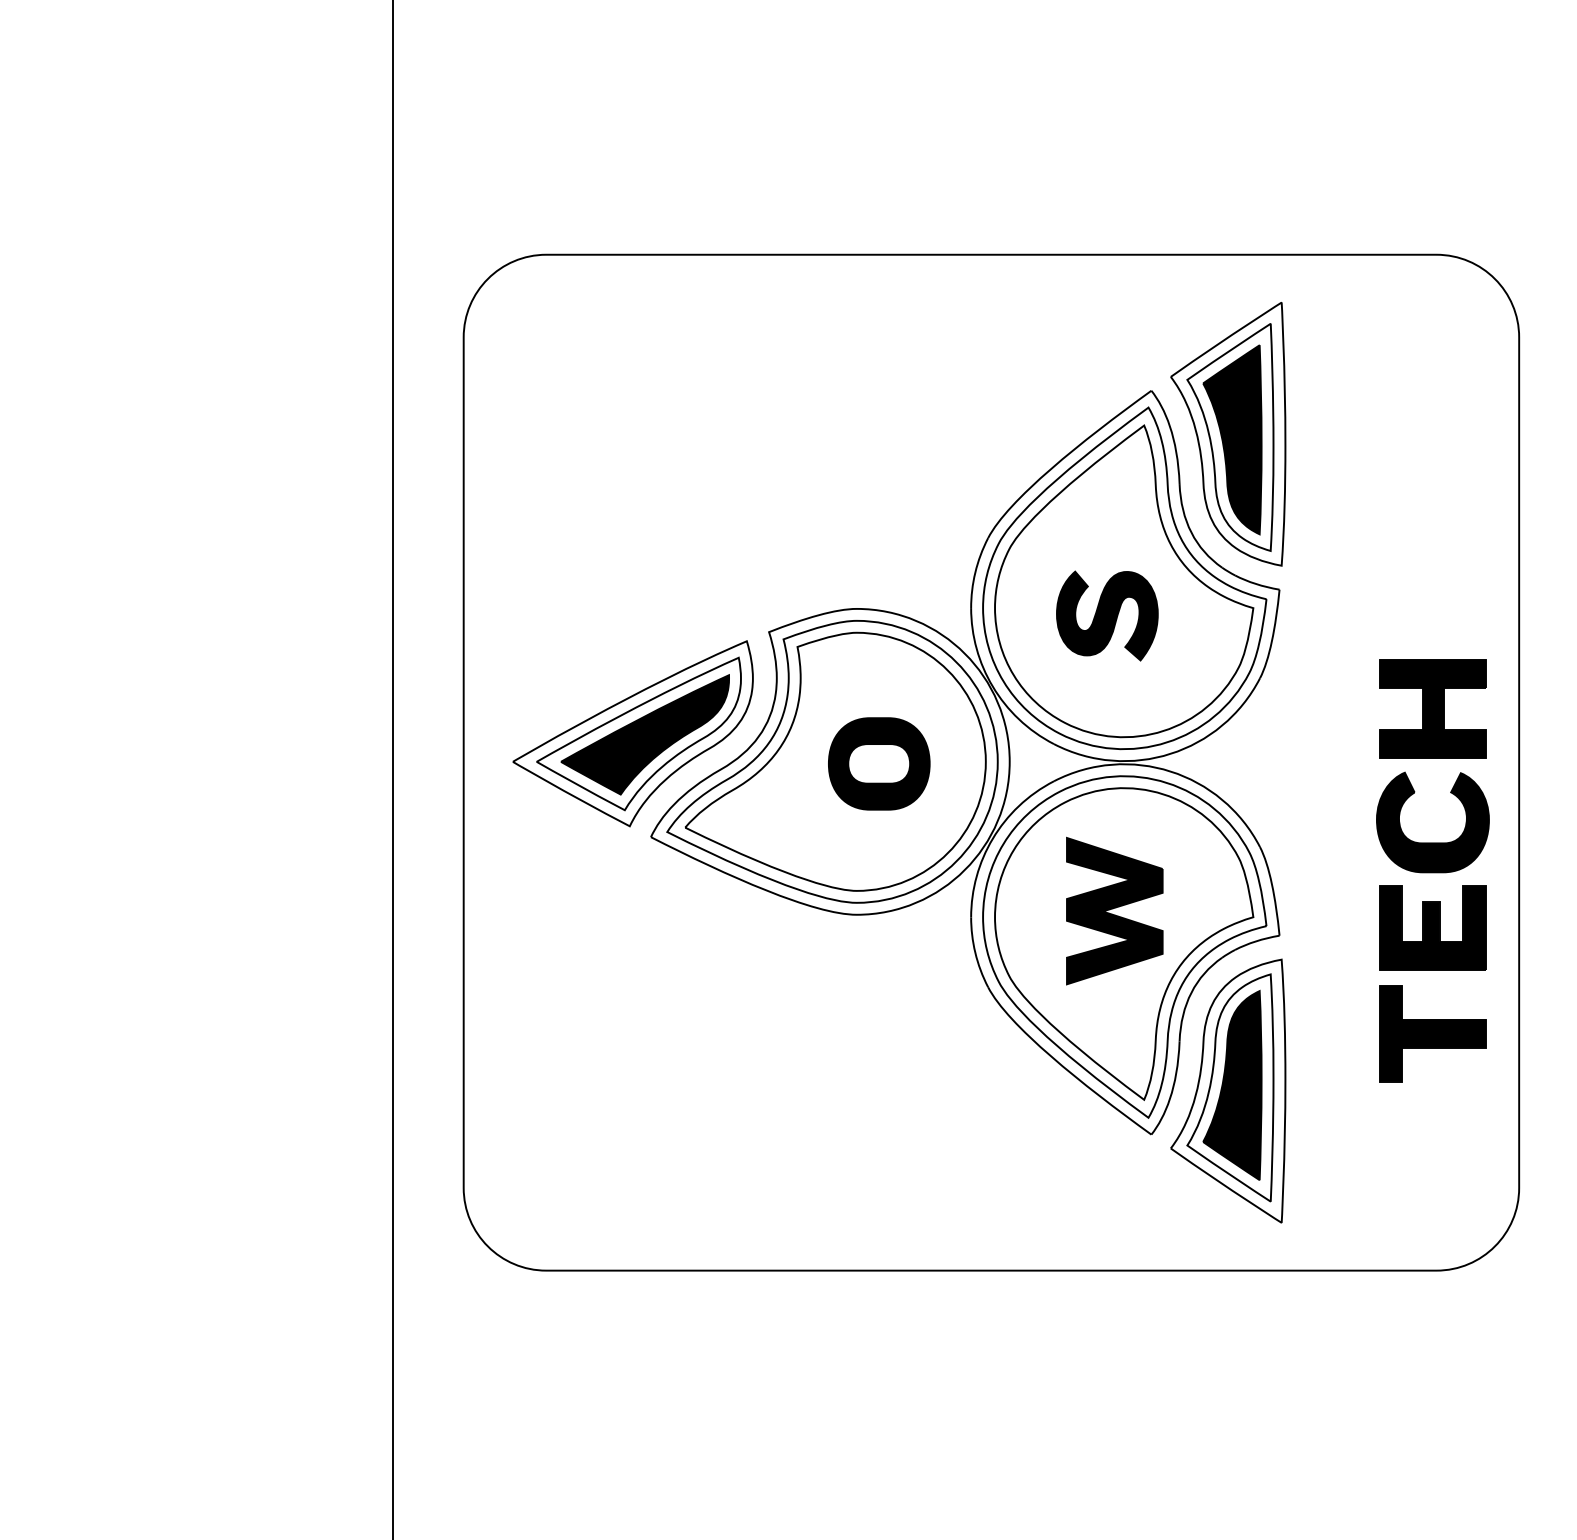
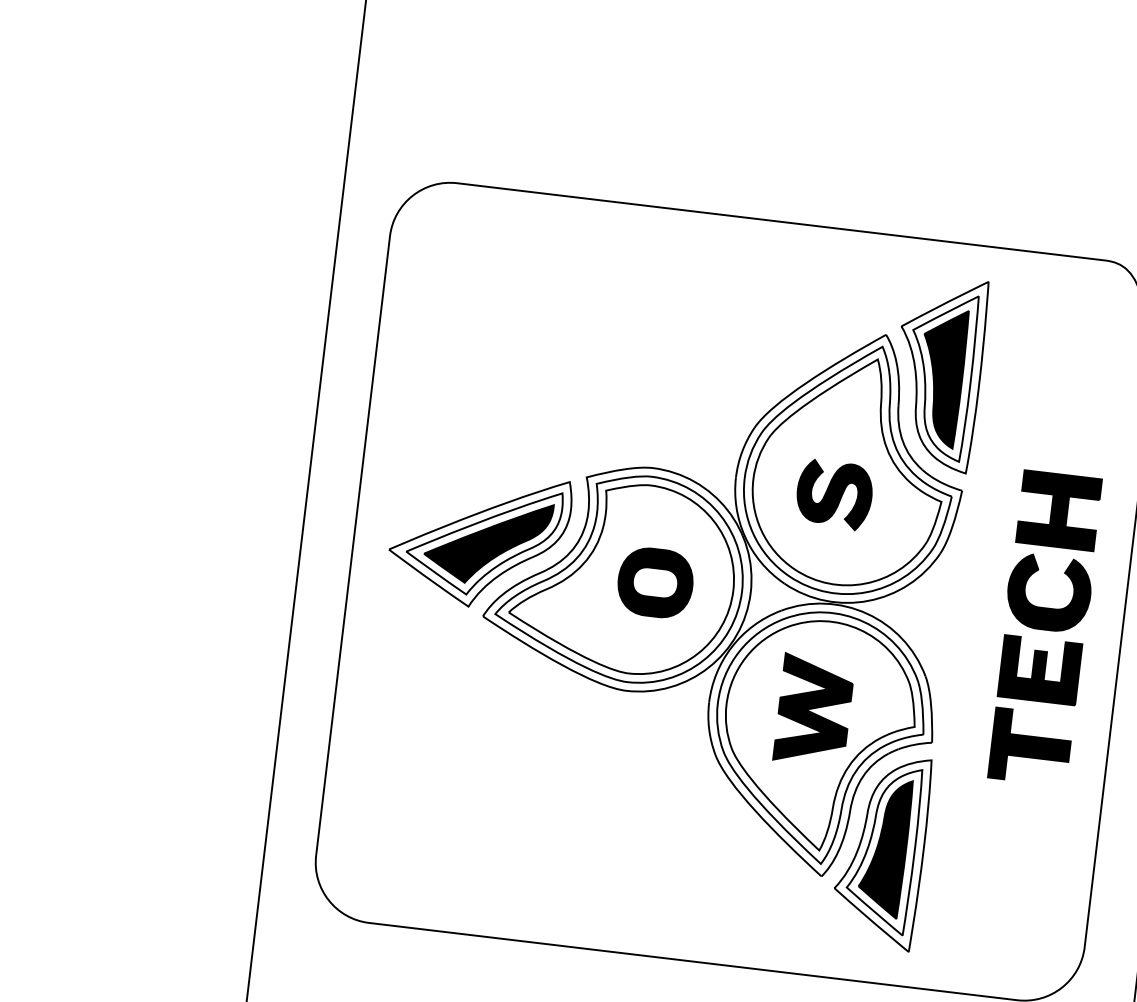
part: (1432, 870) -> (1044, 628), moved

